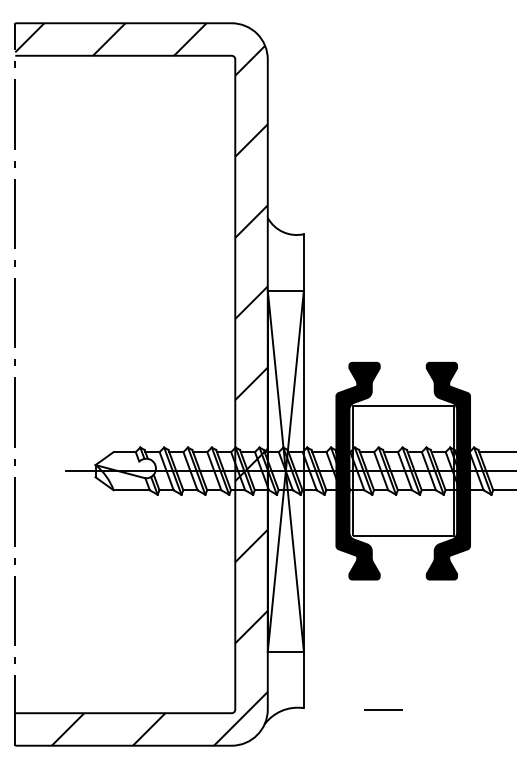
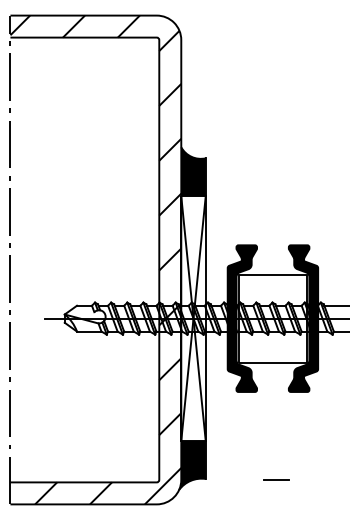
fill: (285, 253) -> (193, 171), added
fill: (284, 688) -> (192, 465), added
line: (383, 708) -> (276, 479), moved

